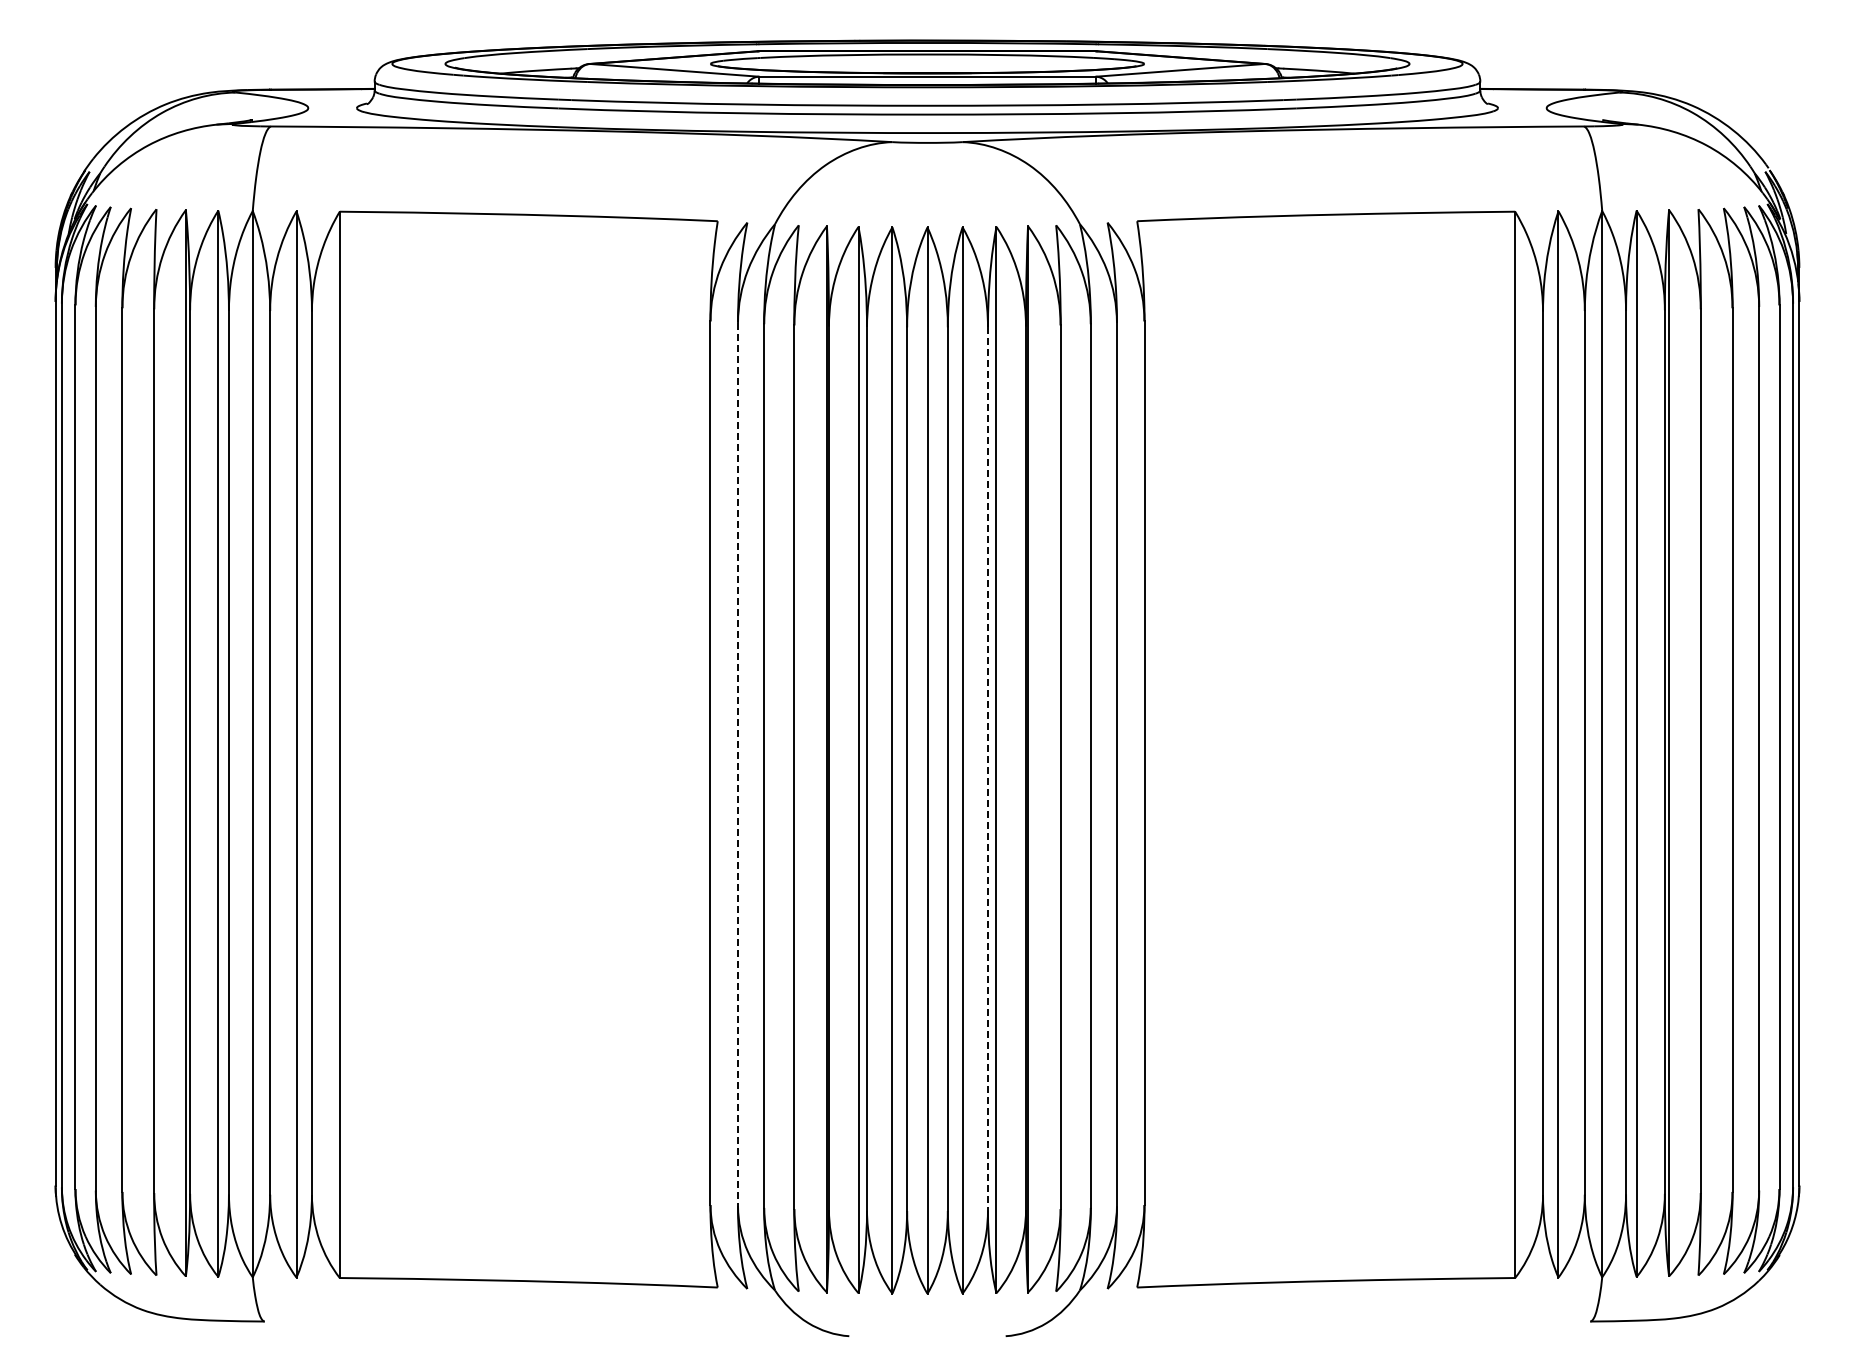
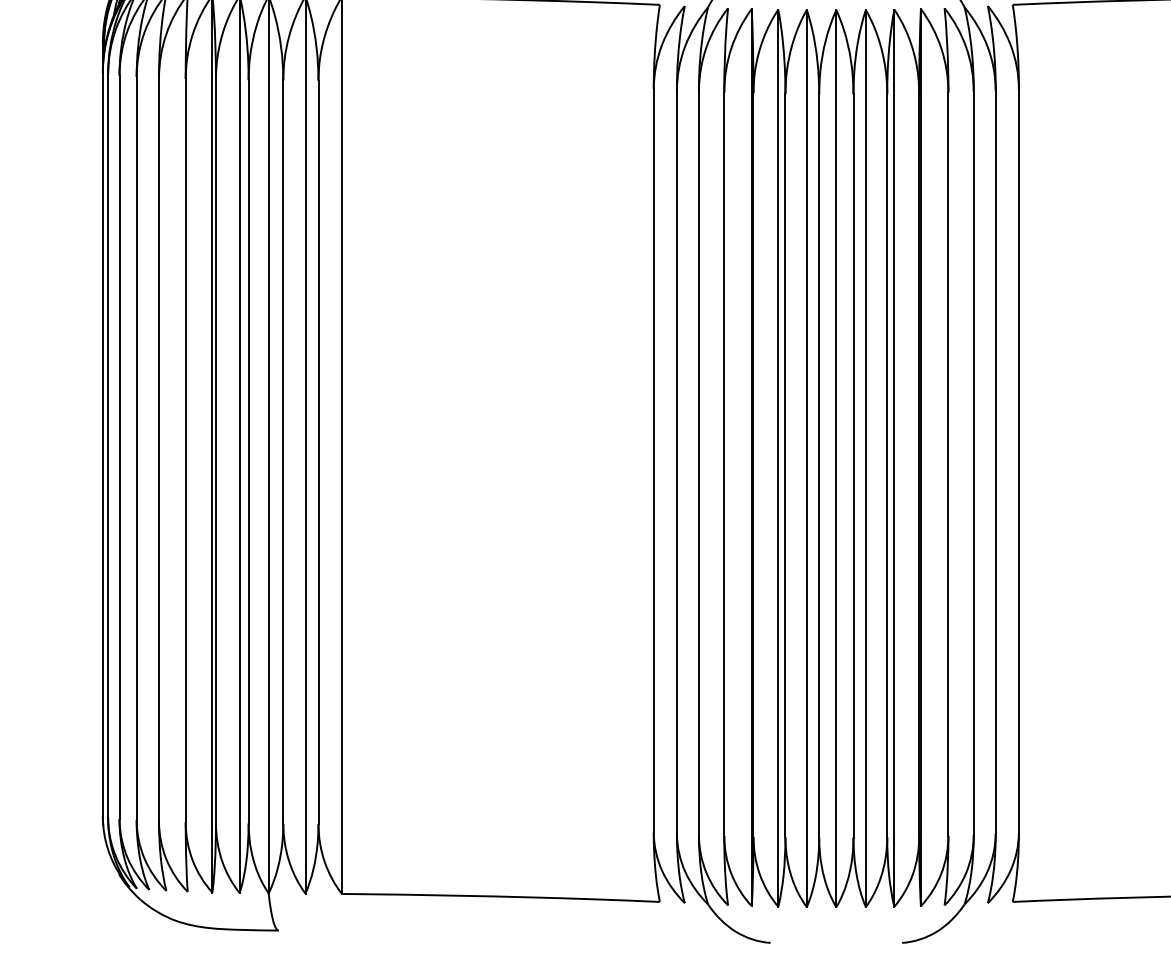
line: (738, 764) -> (677, 461), dashed -> solid
line: (987, 768) -> (886, 465), dashed -> solid

